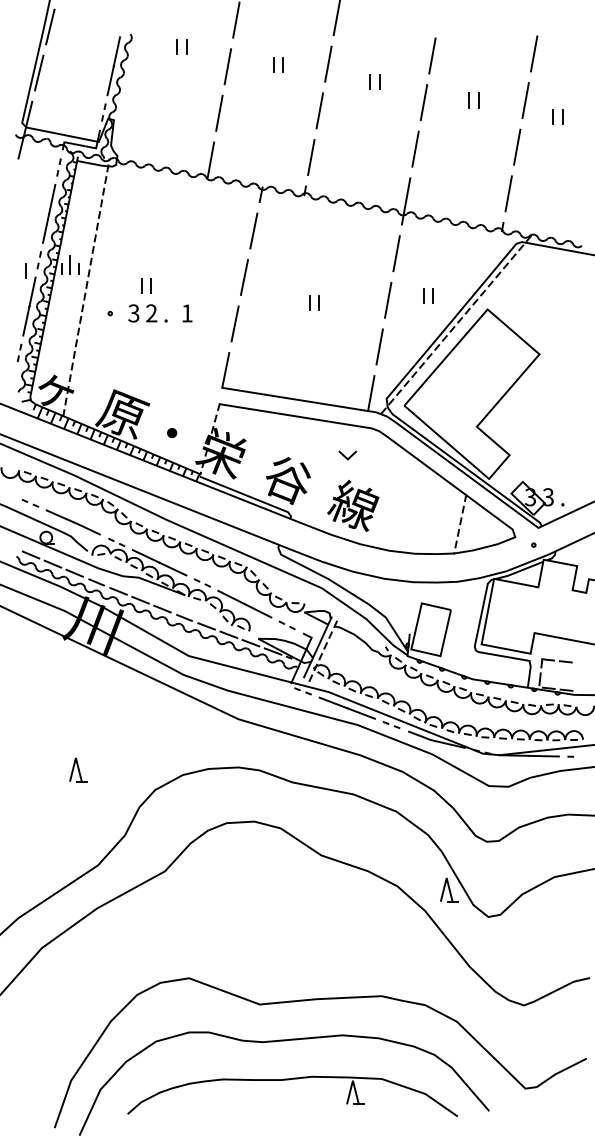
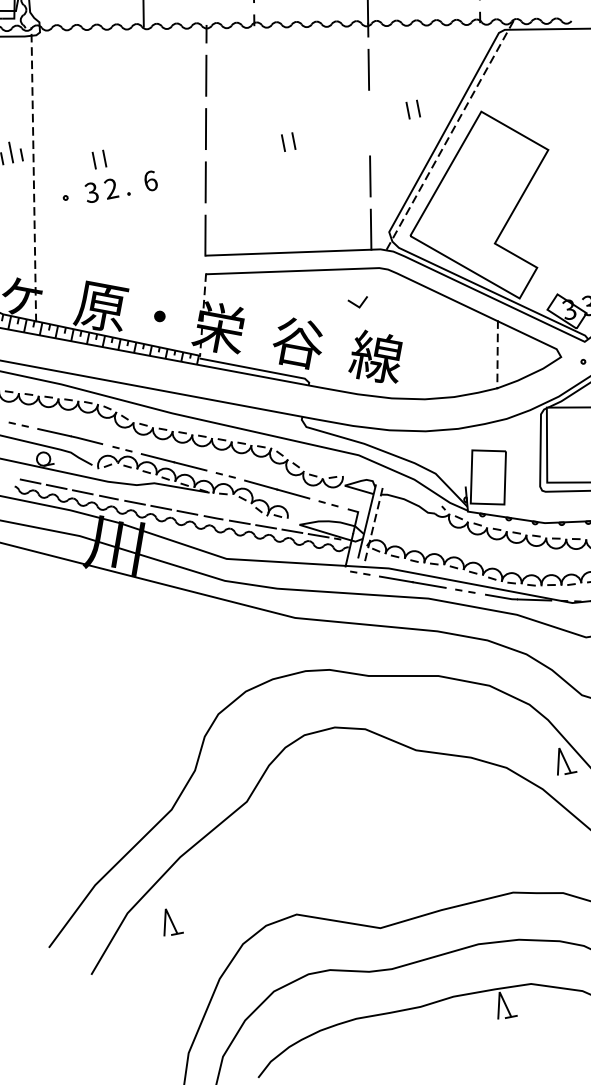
line: (388, 299) -> (369, 122), removed
text: (187, 313) -> (150, 181), 1 -> 6
part: (78, 769) -> (171, 921), moved

